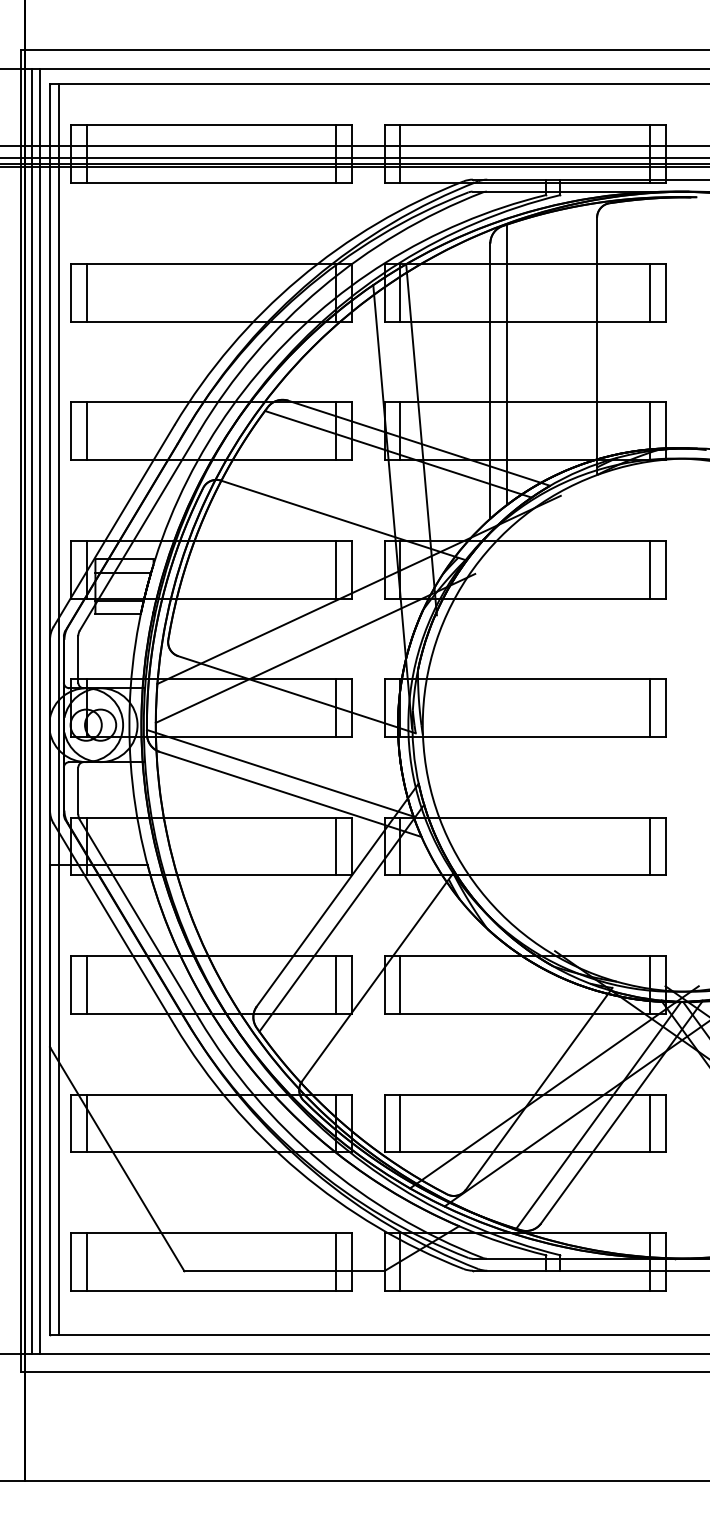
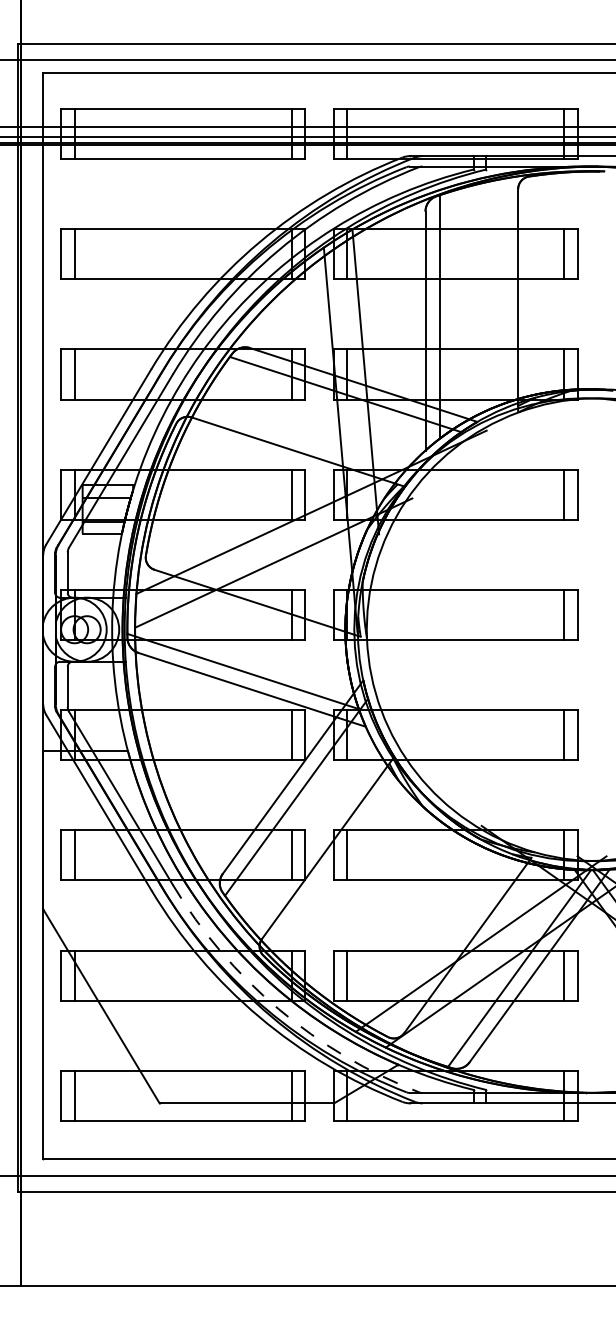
line: (58, 709) -> (50, 616), removed
line: (31, 710) -> (27, 616), removed
line: (40, 710) -> (34, 616), removed
arc: (321, 1162) -> (278, 1009), solid -> dashed

